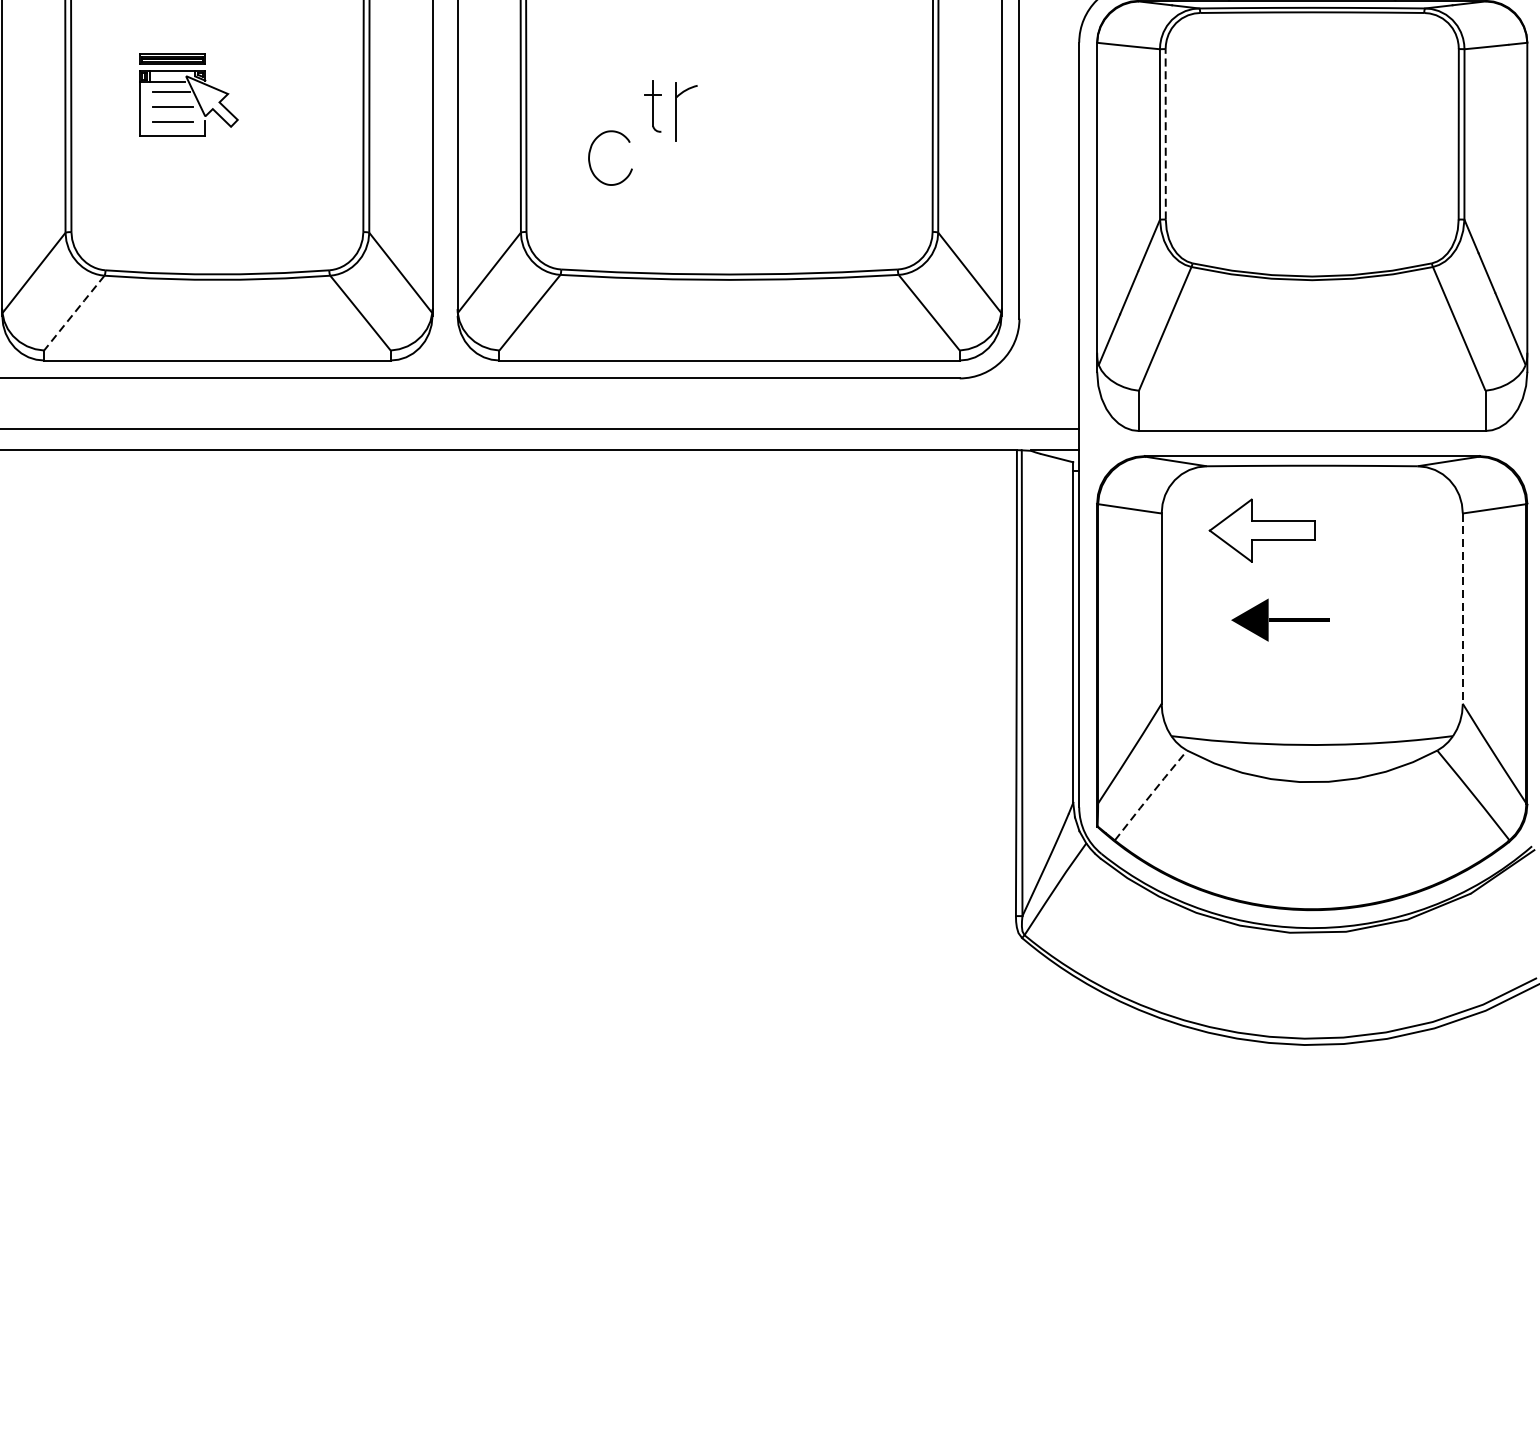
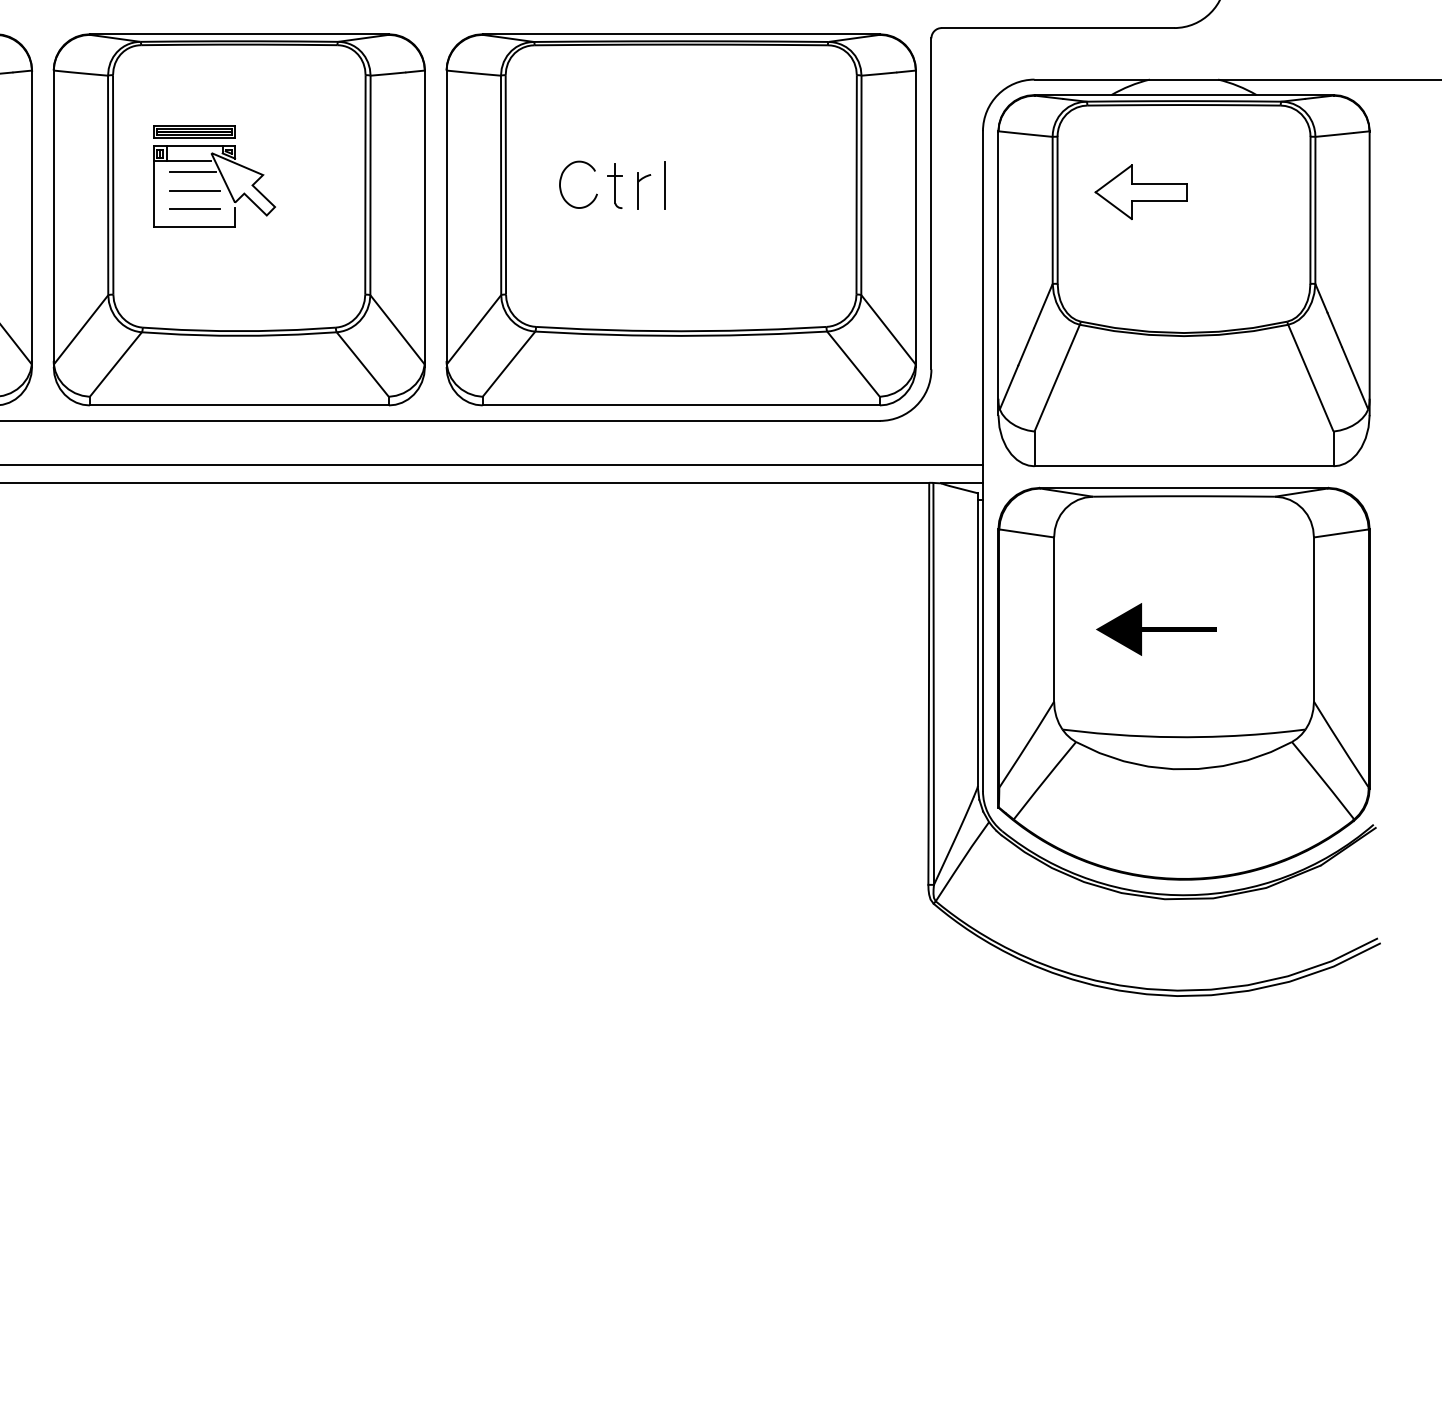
part: (188, 95) -> (214, 176), size x1.43
line: (711, 105) -> (665, 185), added
part: (686, 111) -> (644, 190), size x0.71
line: (1165, 134) -> (1057, 210), dashed -> solid
curve: (590, 154) -> (561, 181), moved
line: (73, 313) -> (115, 364), dashed -> solid
part: (1261, 529) -> (1140, 191), moved
line: (1462, 609) -> (1313, 620), dashed -> solid
part: (1280, 620) -> (1156, 629), size x1.43
line: (1150, 795) -> (1044, 780), dashed -> solid

